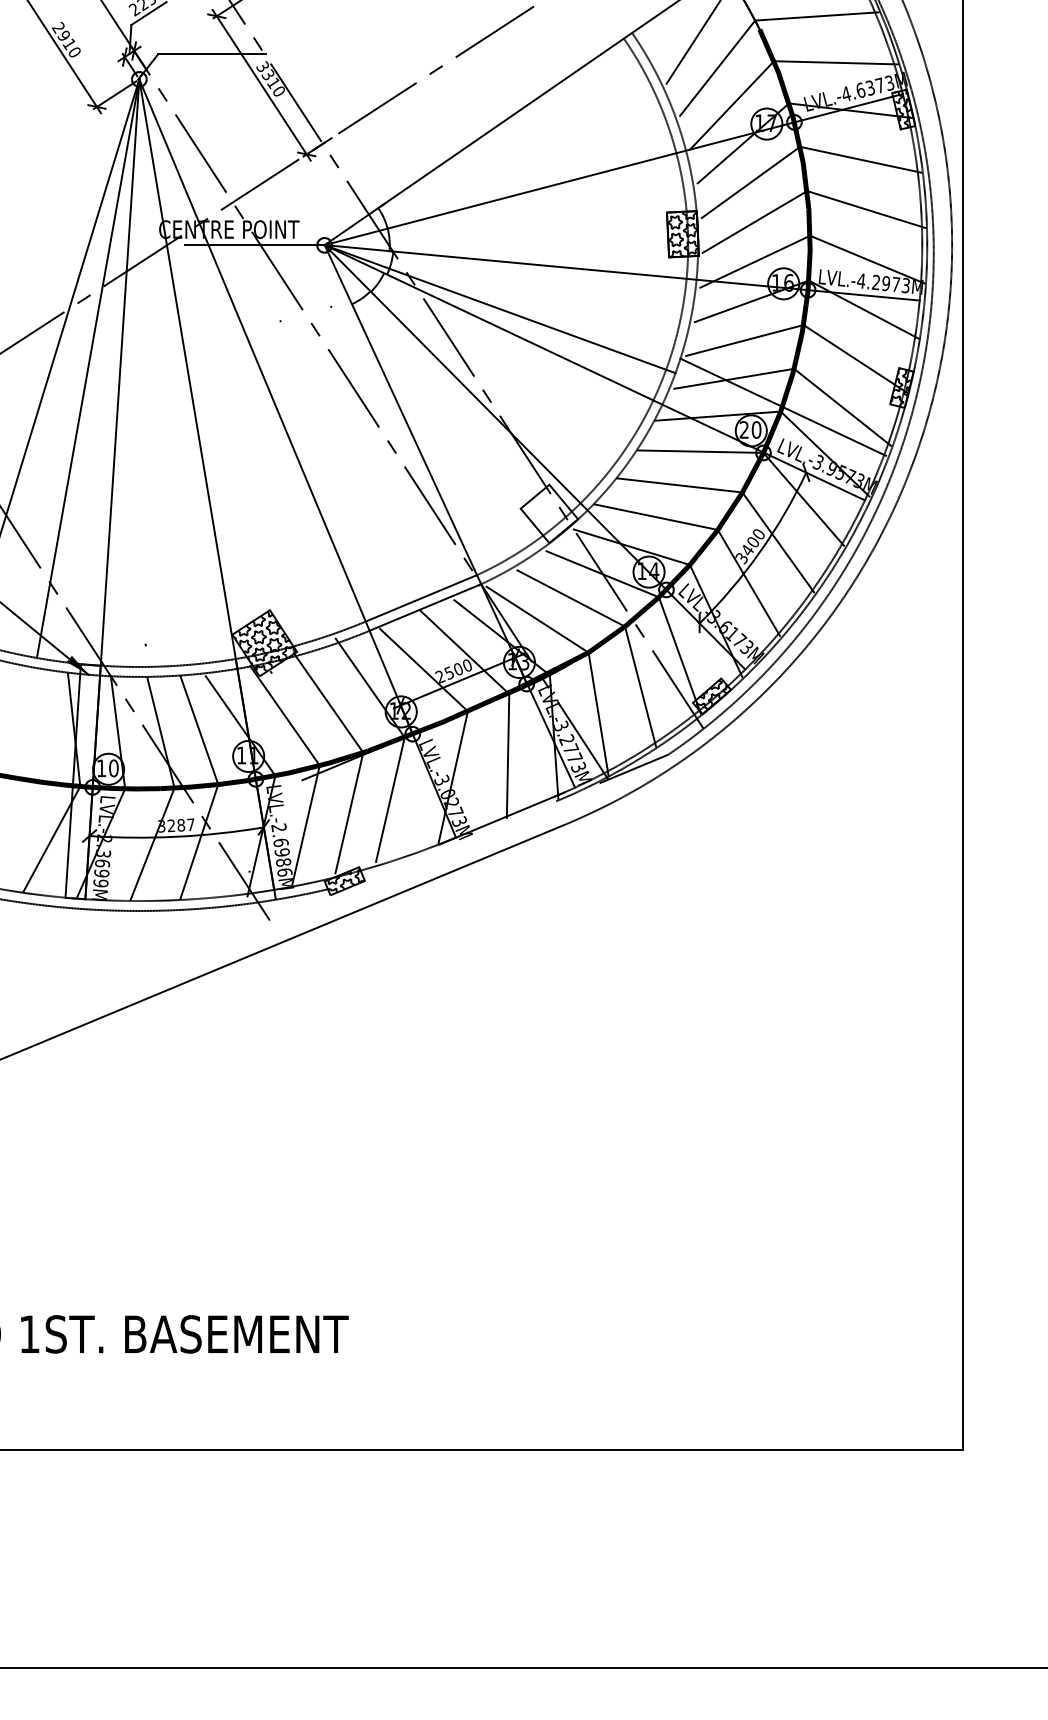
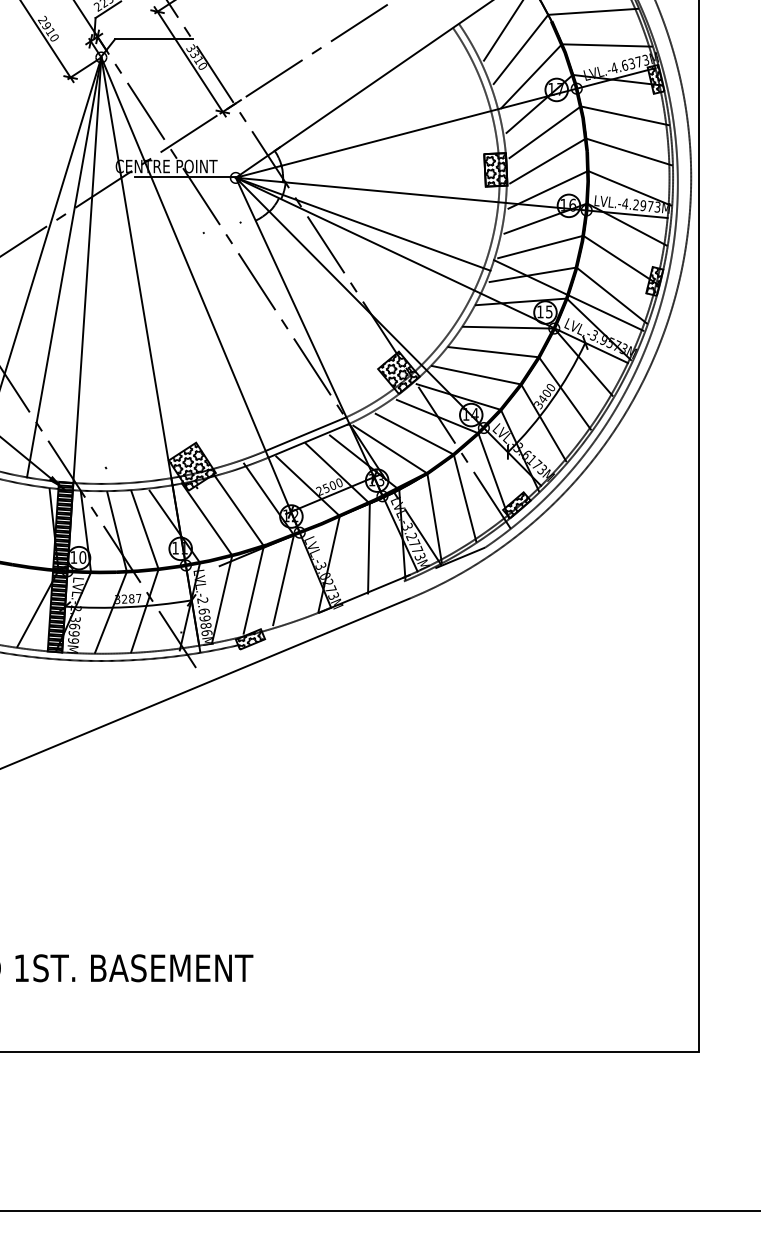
text: (750, 429) -> (544, 311), 20 -> 15
hatch: (549, 512) -> (399, 371), added
hatch: (82, 780) -> (60, 566), added

